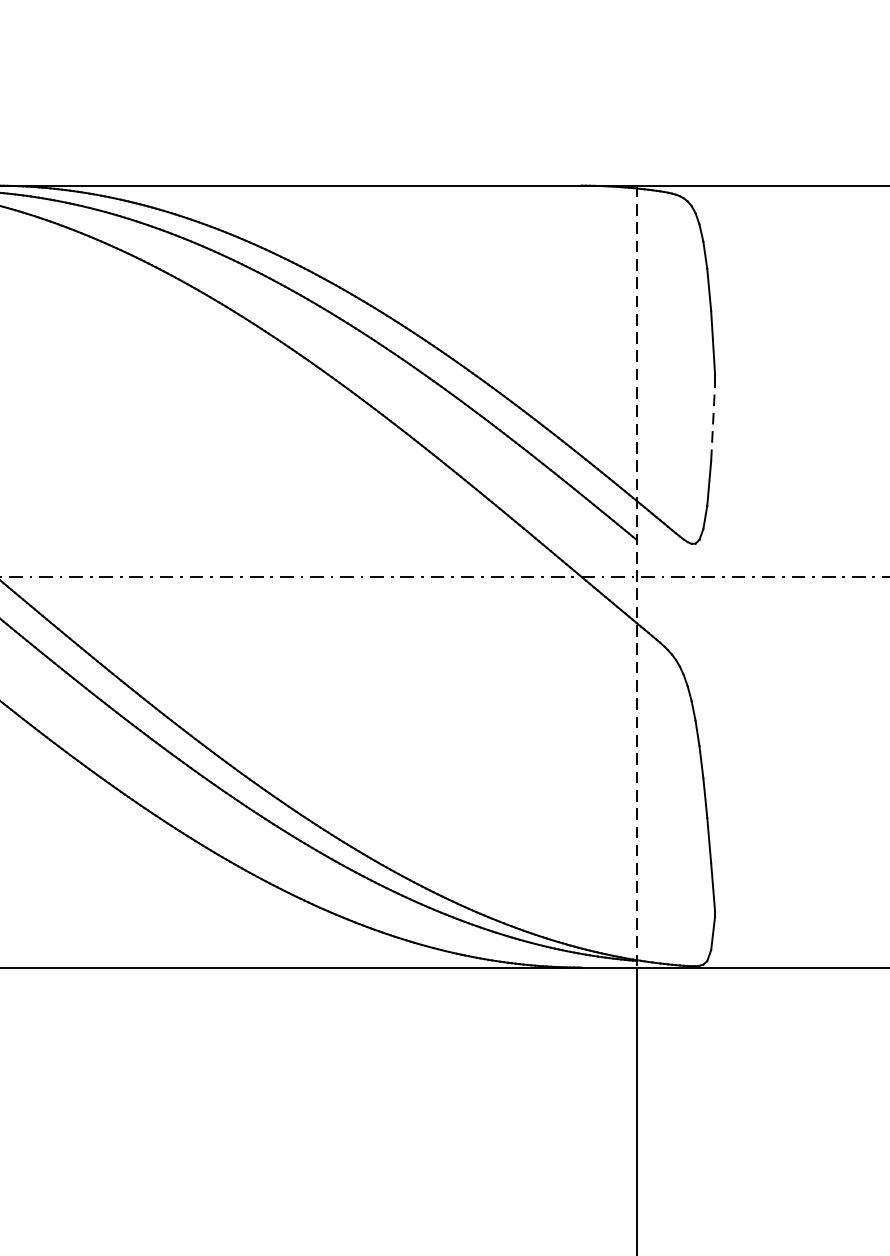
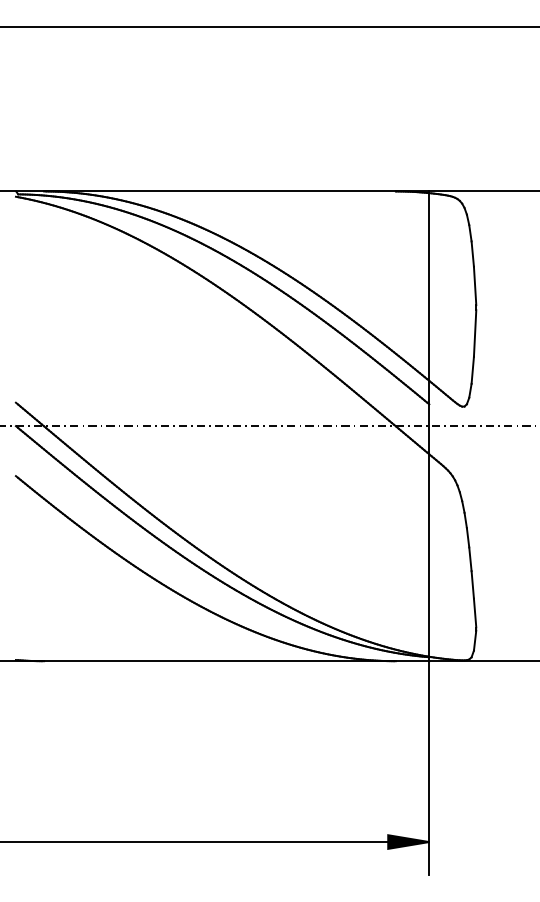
line: (713, 422) -> (475, 333), dashed -> solid
line: (637, 576) -> (429, 426), dashed -> solid

